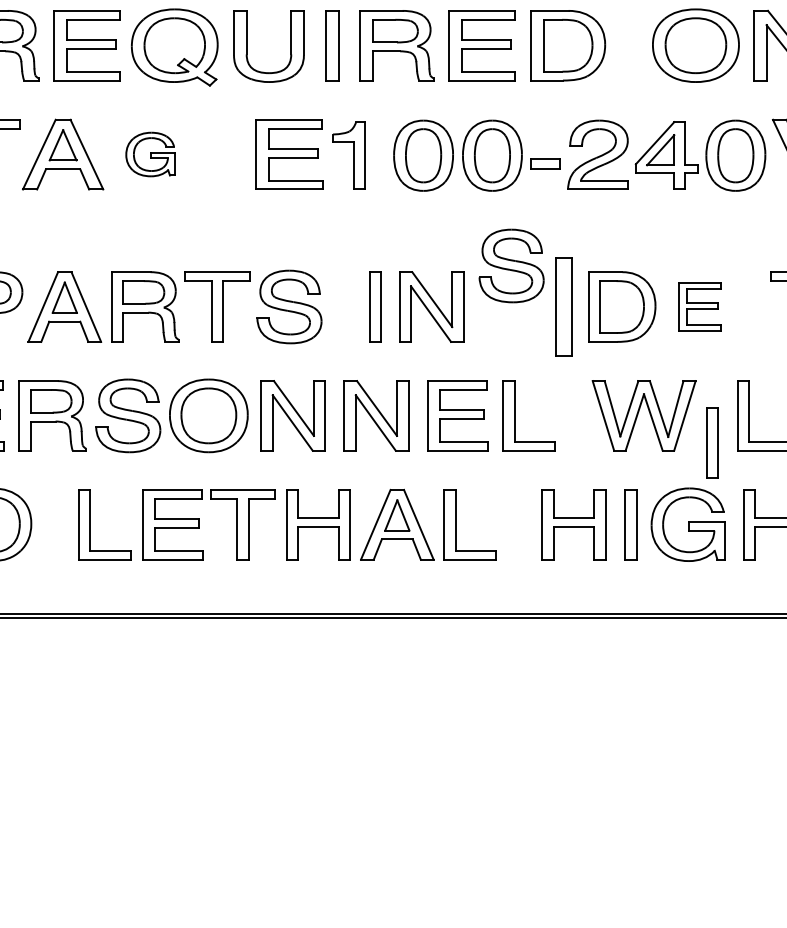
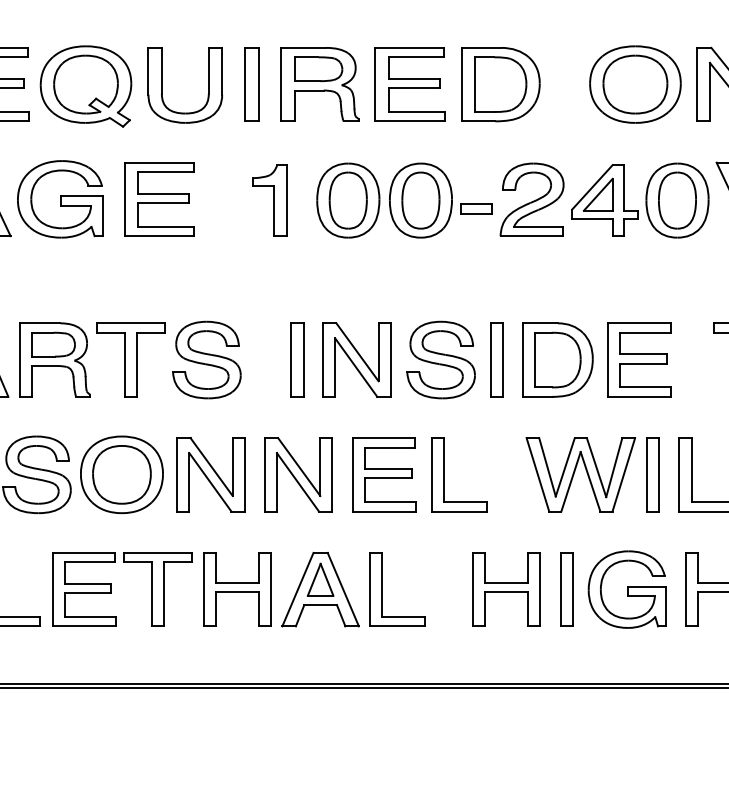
part: (150, 154) -> (60, 199), size x1.67
part: (289, 154) -> (159, 199), moved
part: (511, 265) -> (441, 359), moved
part: (564, 306) -> (496, 359), size x0.71
part: (699, 306) -> (639, 359), size x1.43
part: (712, 442) -> (652, 474), moved

